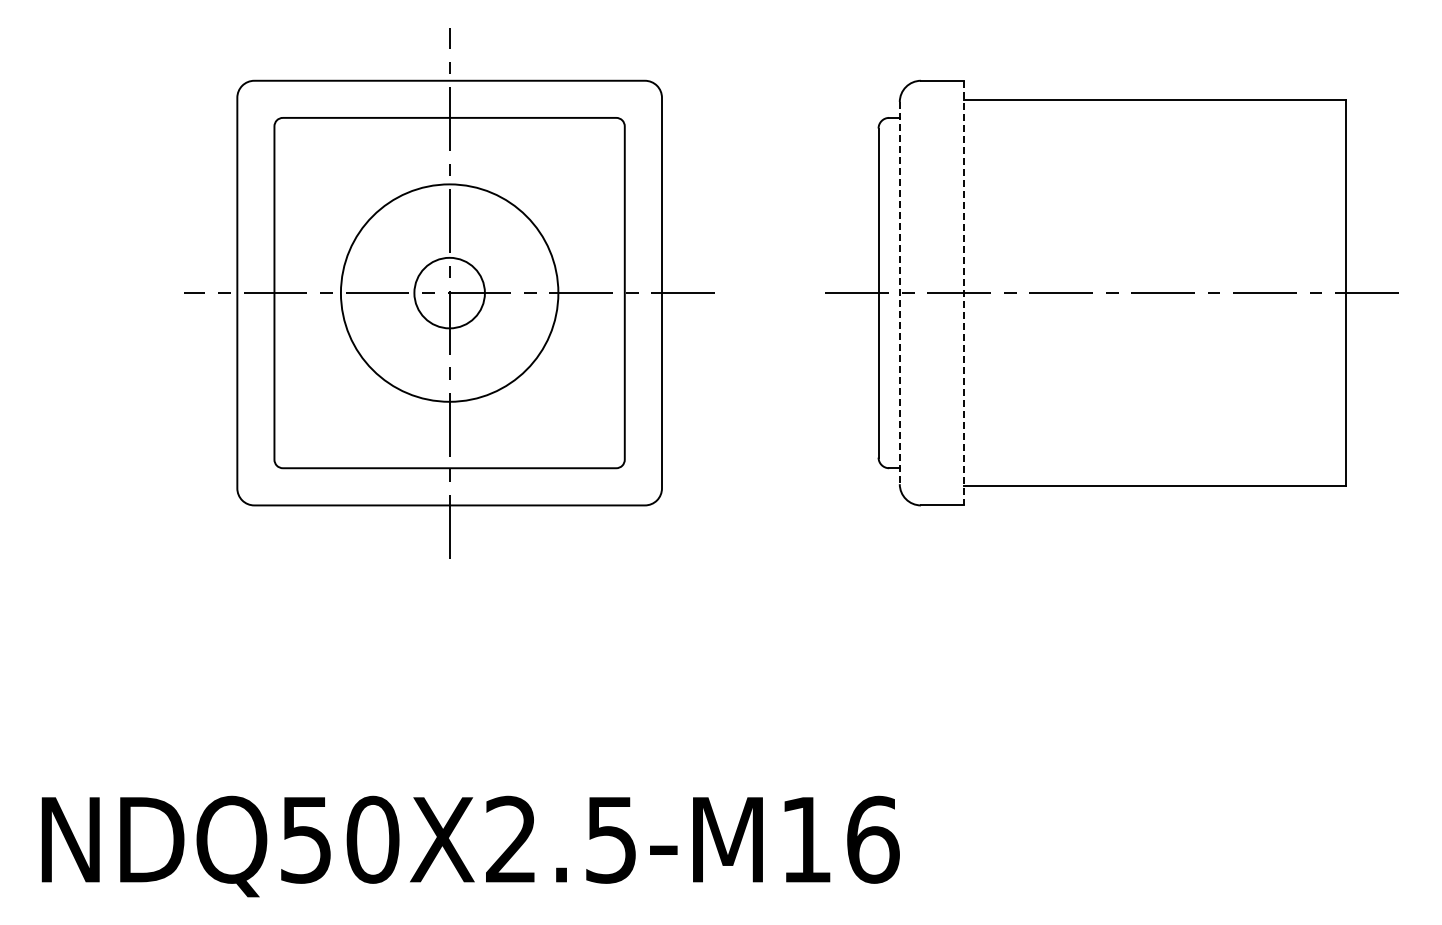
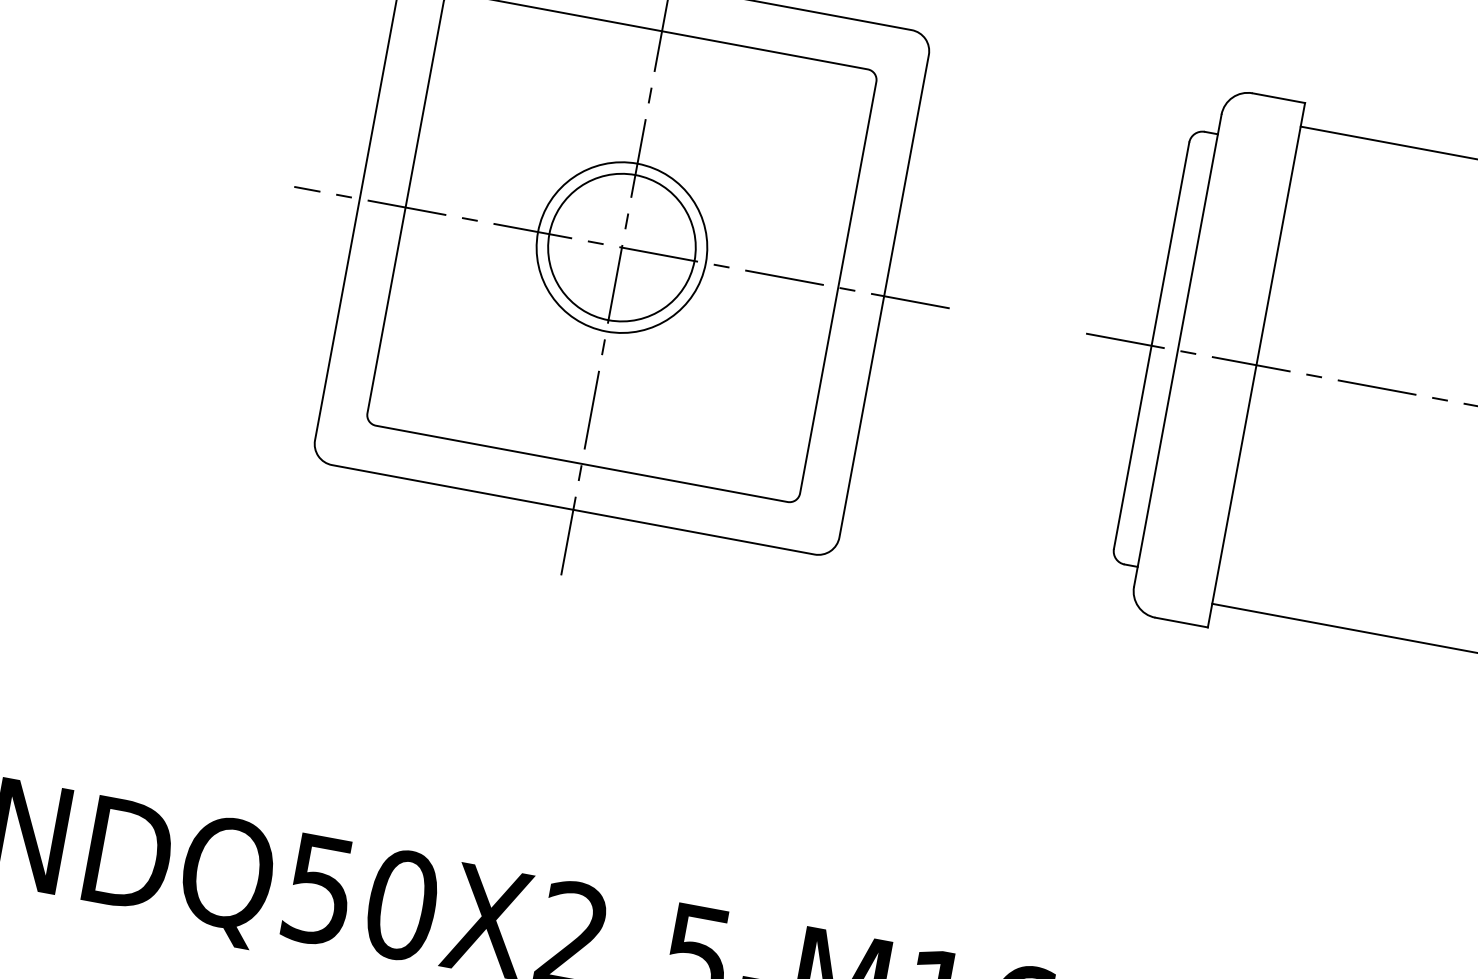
circle: (449, 292) -> (621, 246), size x1.67
circle: (449, 293) -> (621, 248), size x0.62
line: (899, 293) -> (1177, 351), dashed -> solid
line: (963, 293) -> (1256, 365), dashed -> solid

